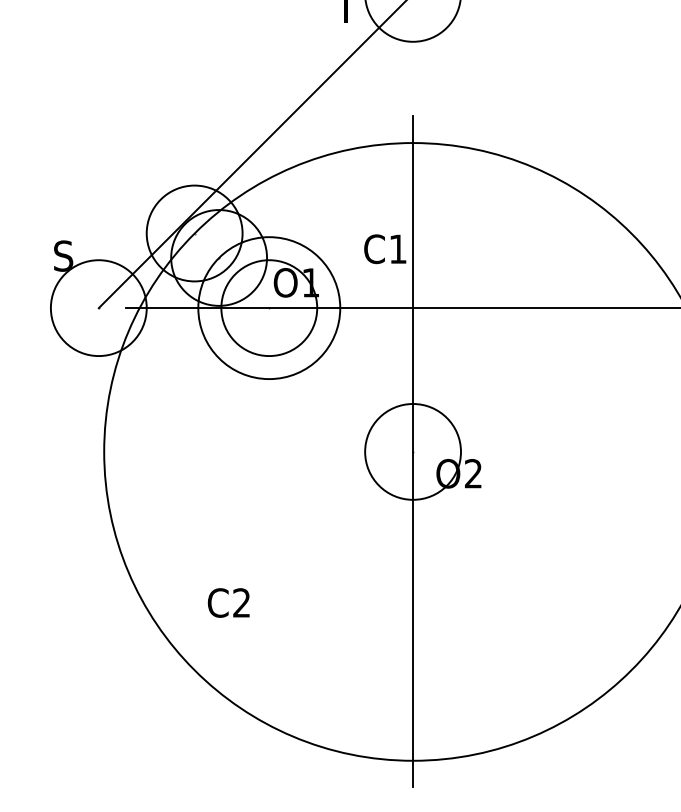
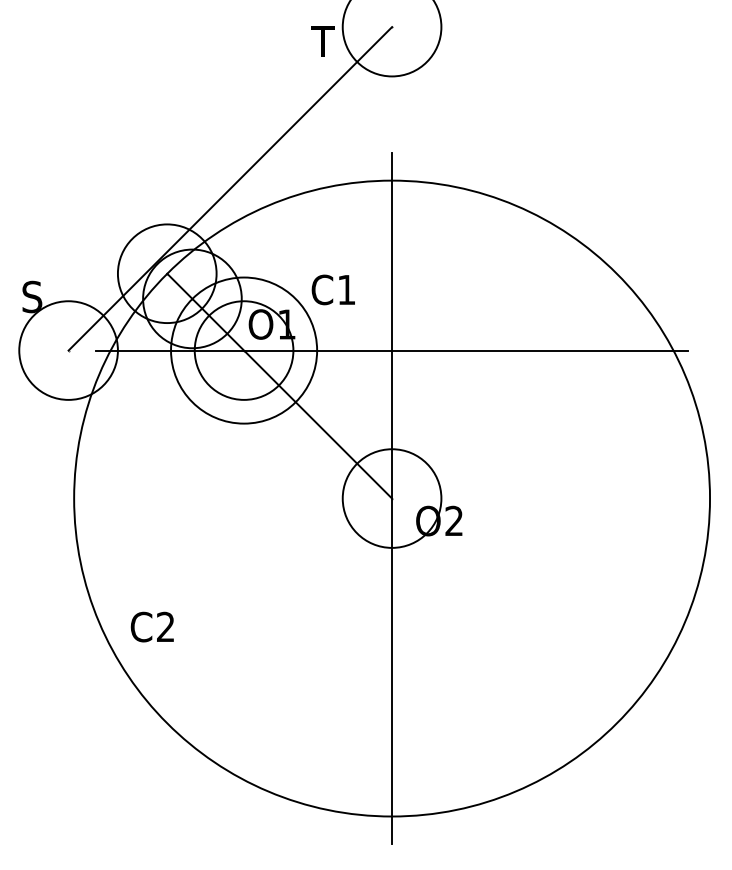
text: (384, 248) -> (332, 289), moved
line: (303, 342) -> (279, 385), added
text: (227, 602) -> (151, 626), moved

